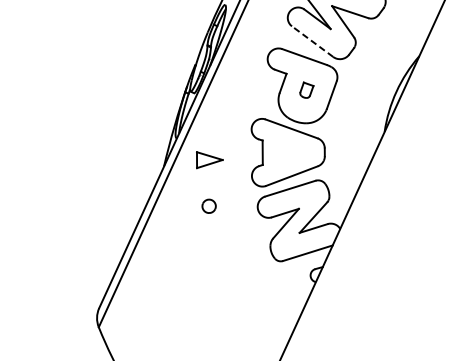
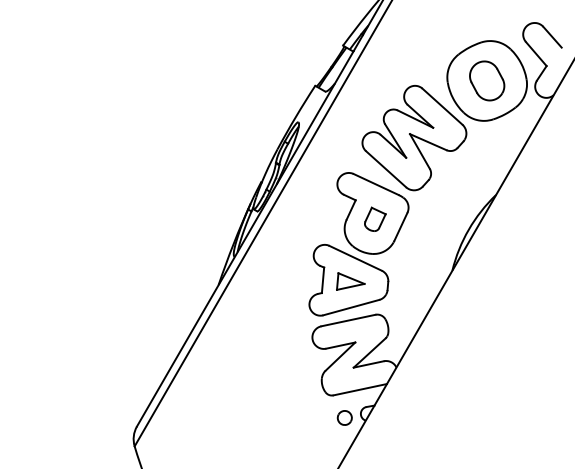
line: (313, 41) -> (386, 169), dashed -> solid
part: (306, 89) -> (375, 218), size x1.43
part: (209, 158) -> (350, 281), moved
part: (208, 205) -> (344, 417), moved

